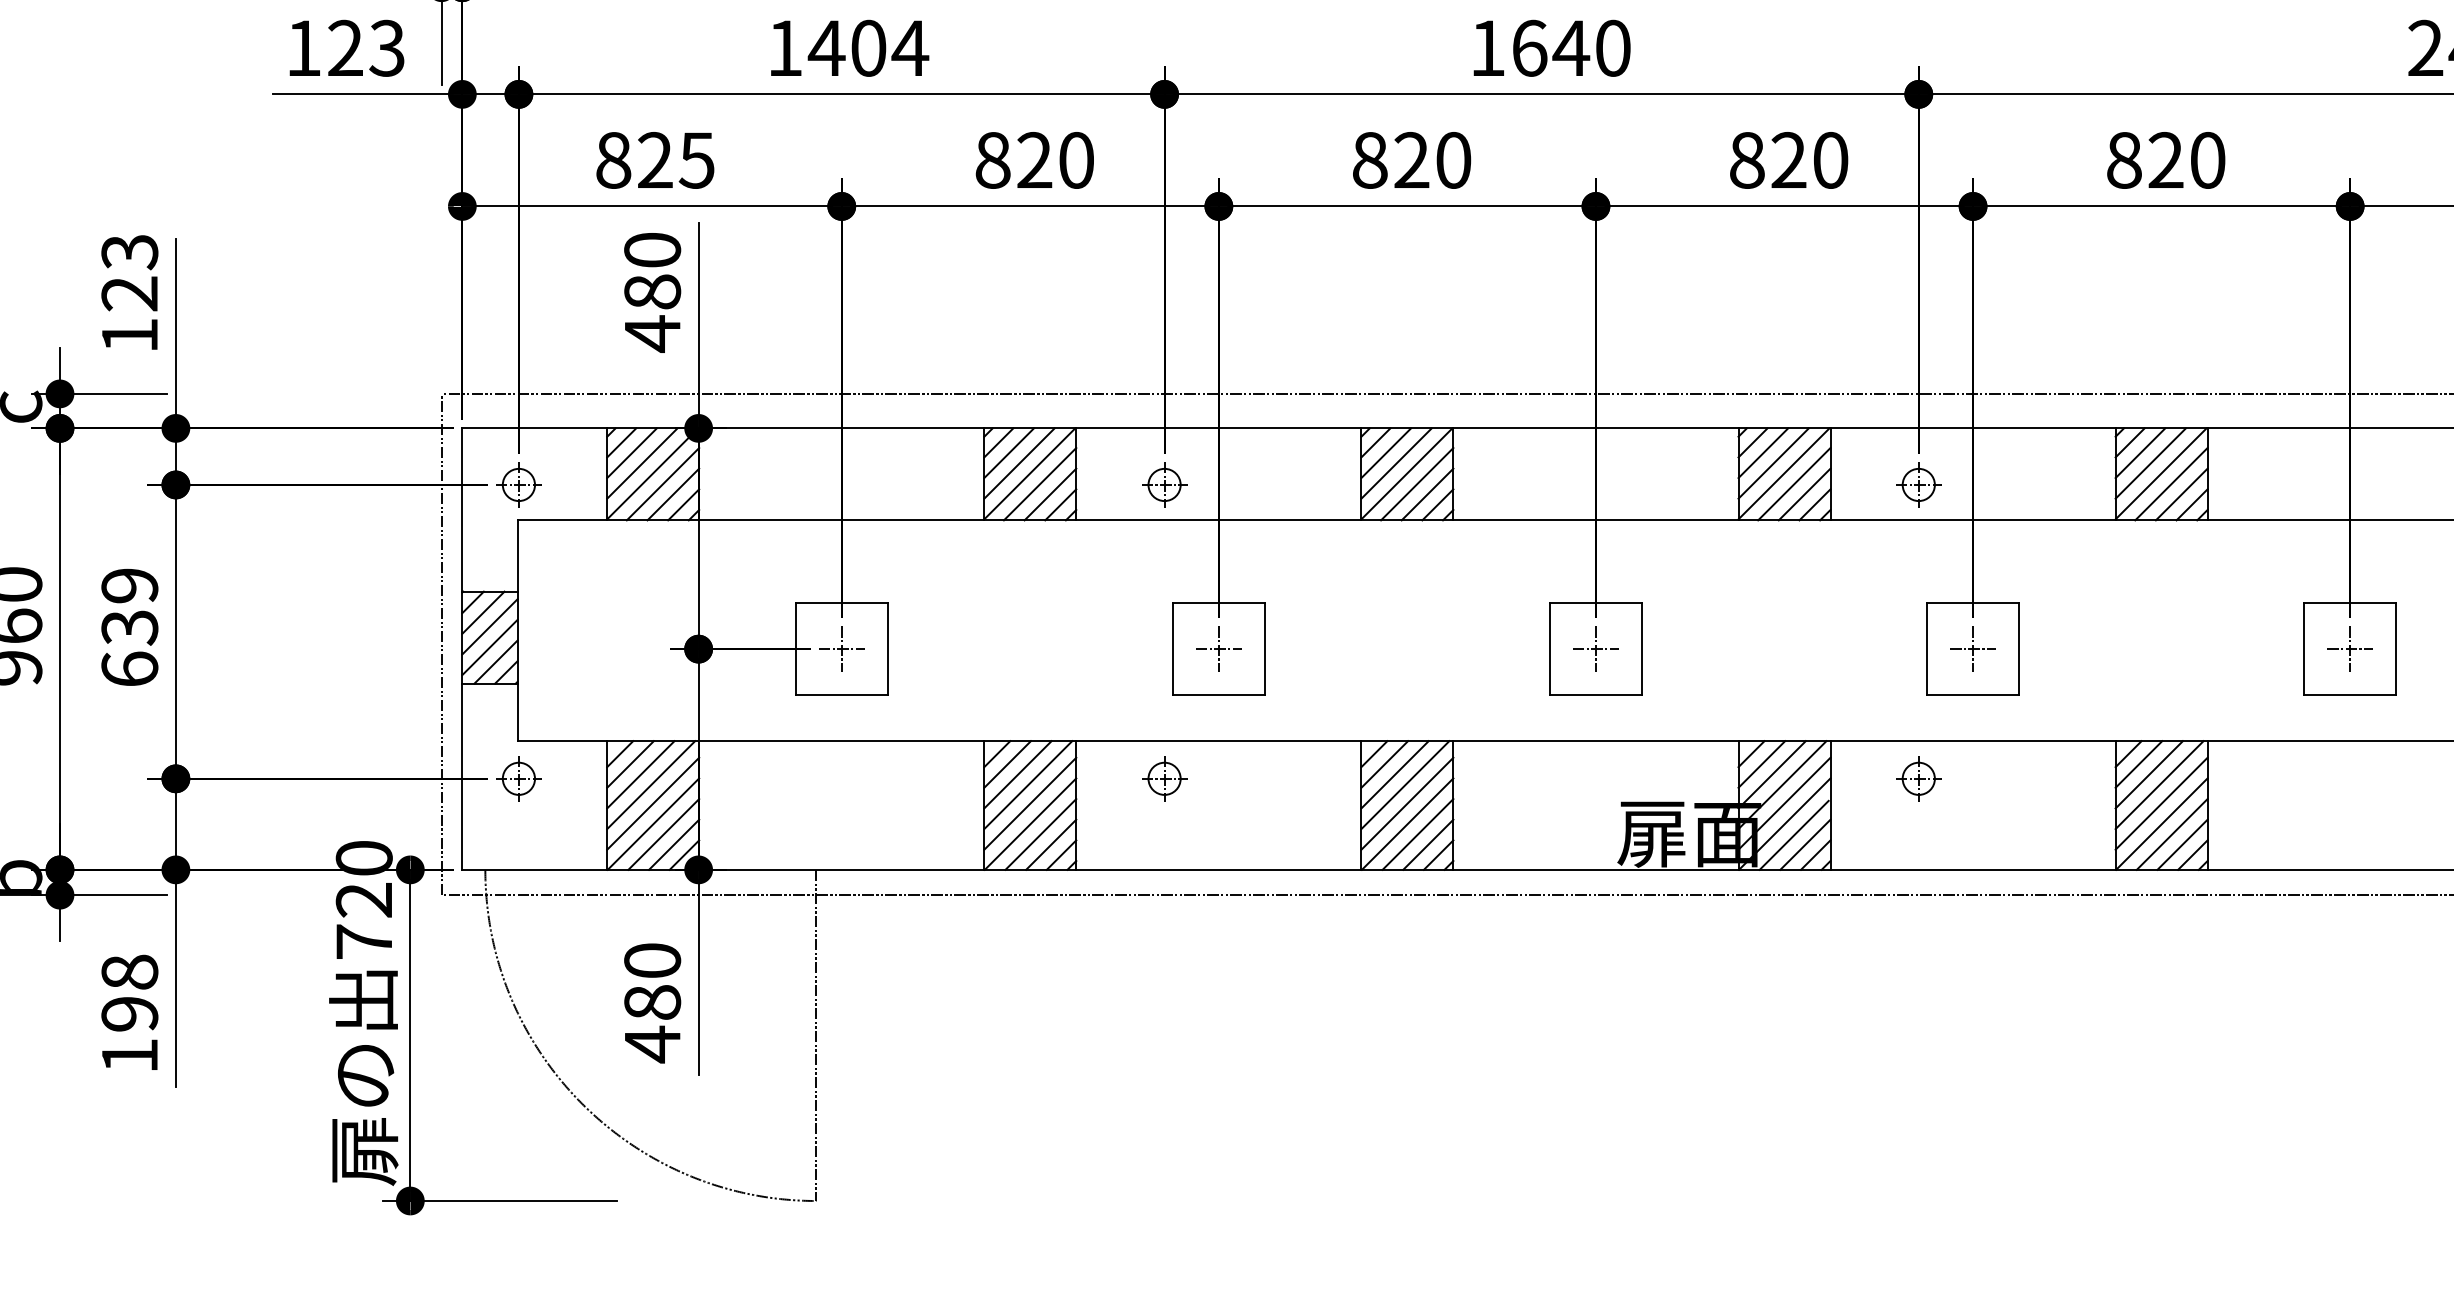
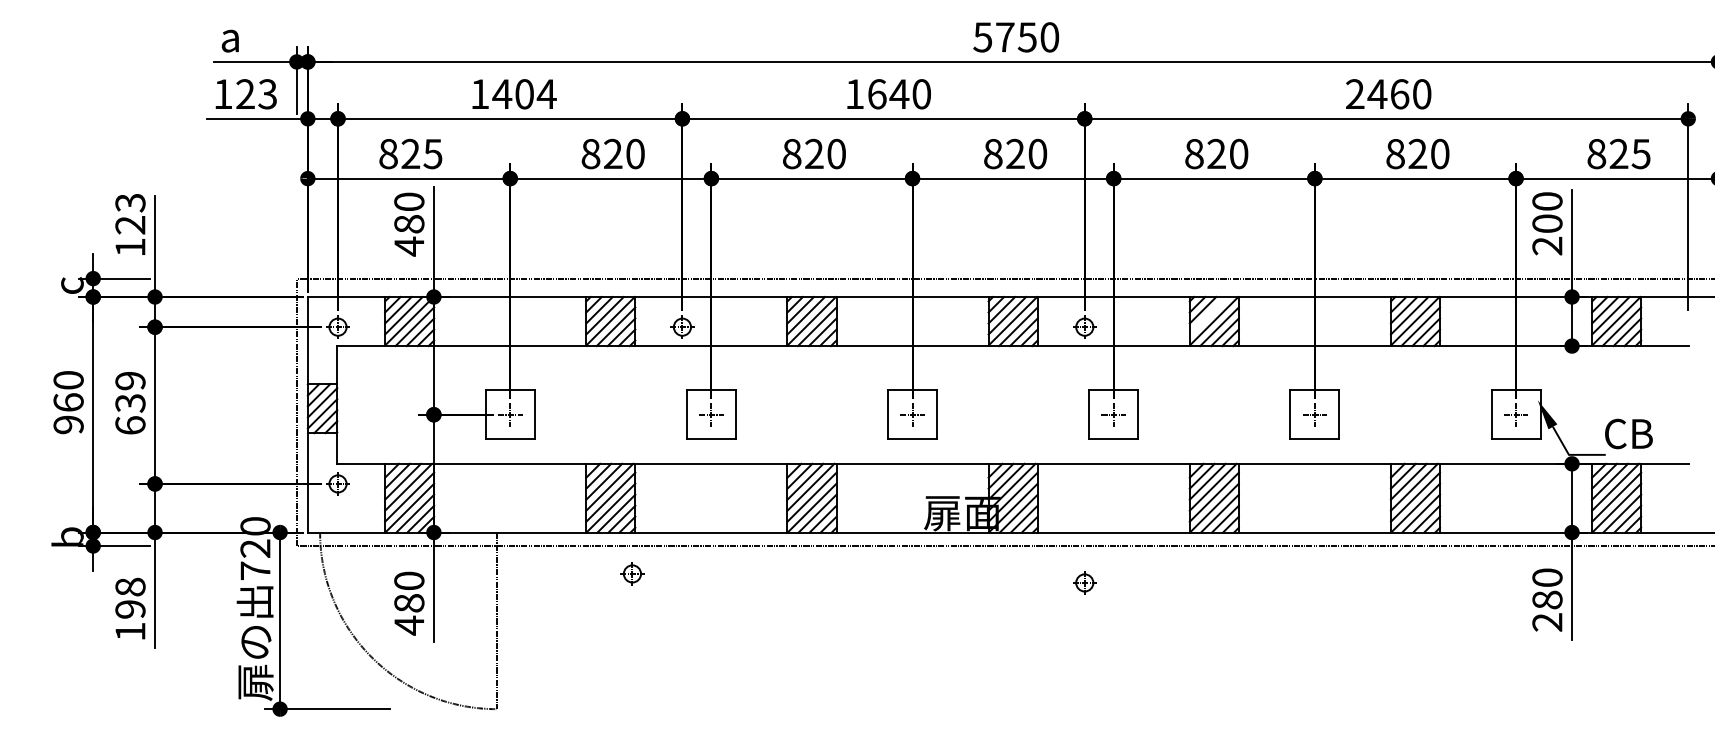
line: (2150, 463) -> (1208, 315), removed
part: (1164, 777) -> (632, 573), moved
part: (1918, 777) -> (1084, 582), moved

